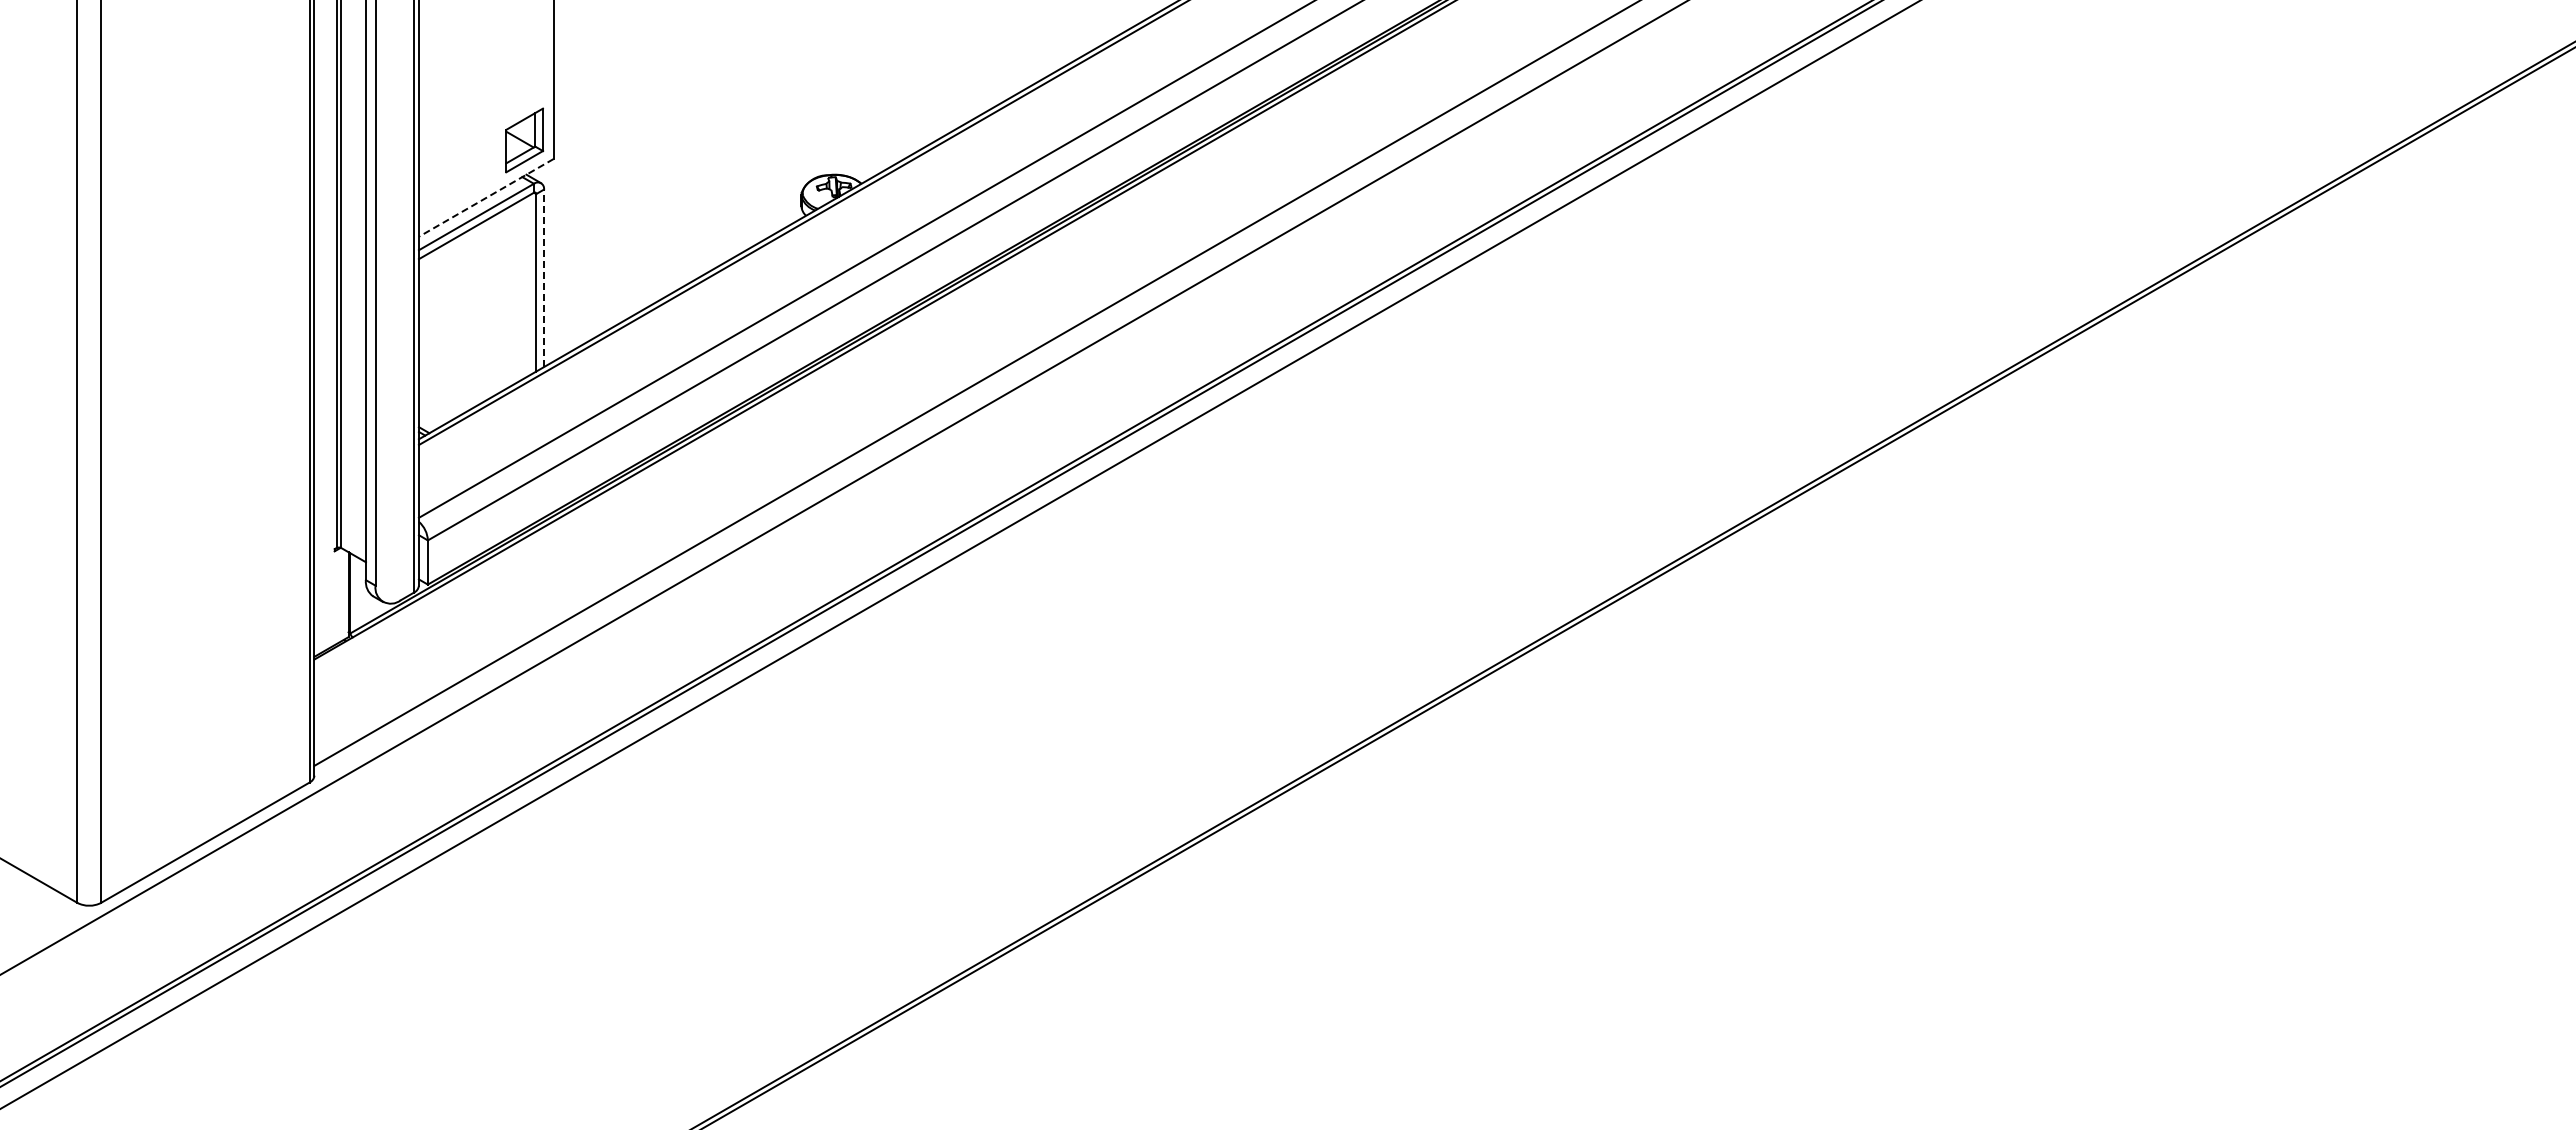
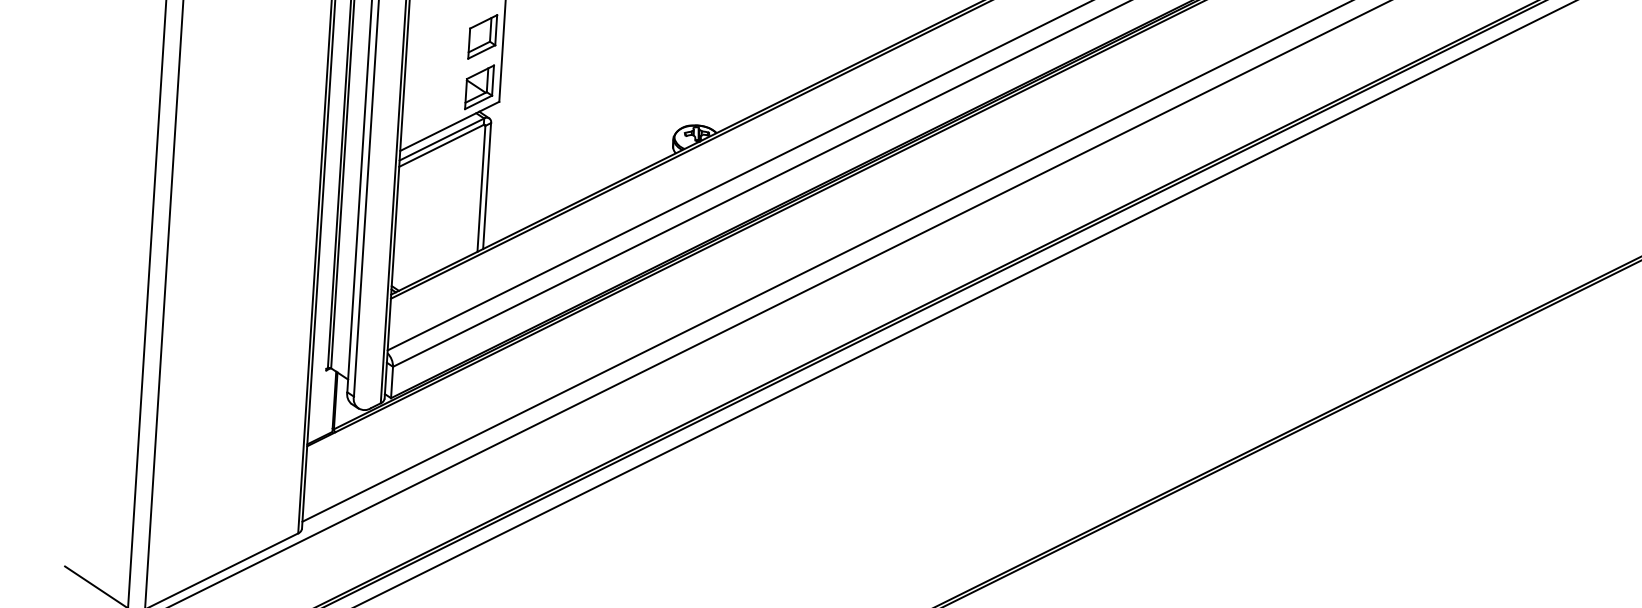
part: (524, 69) -> (482, 36), added
line: (486, 197) -> (449, 126), dashed -> solid
line: (543, 278) -> (486, 186), dashed -> solid

